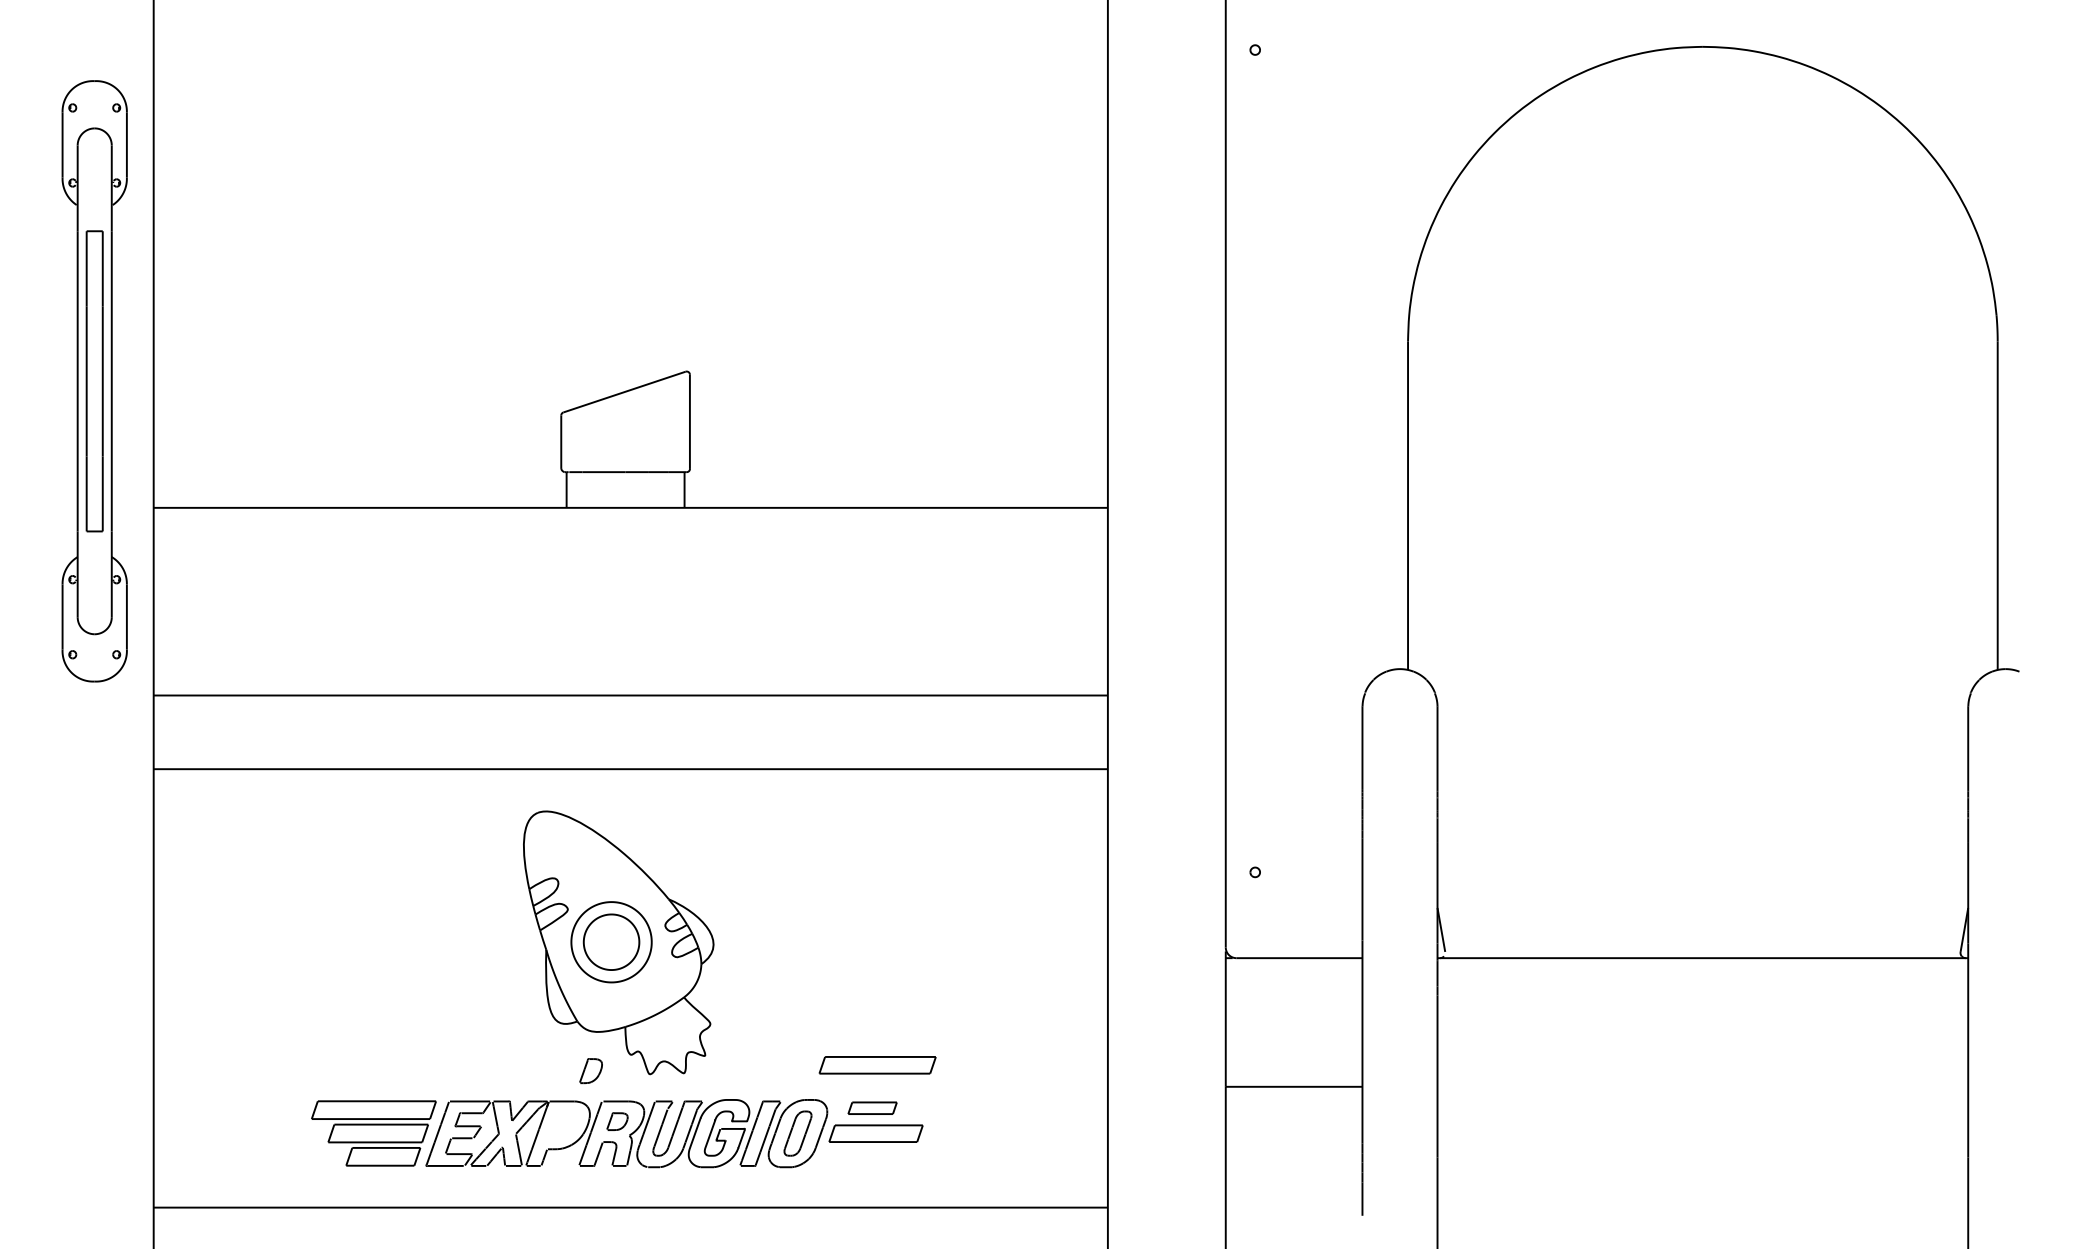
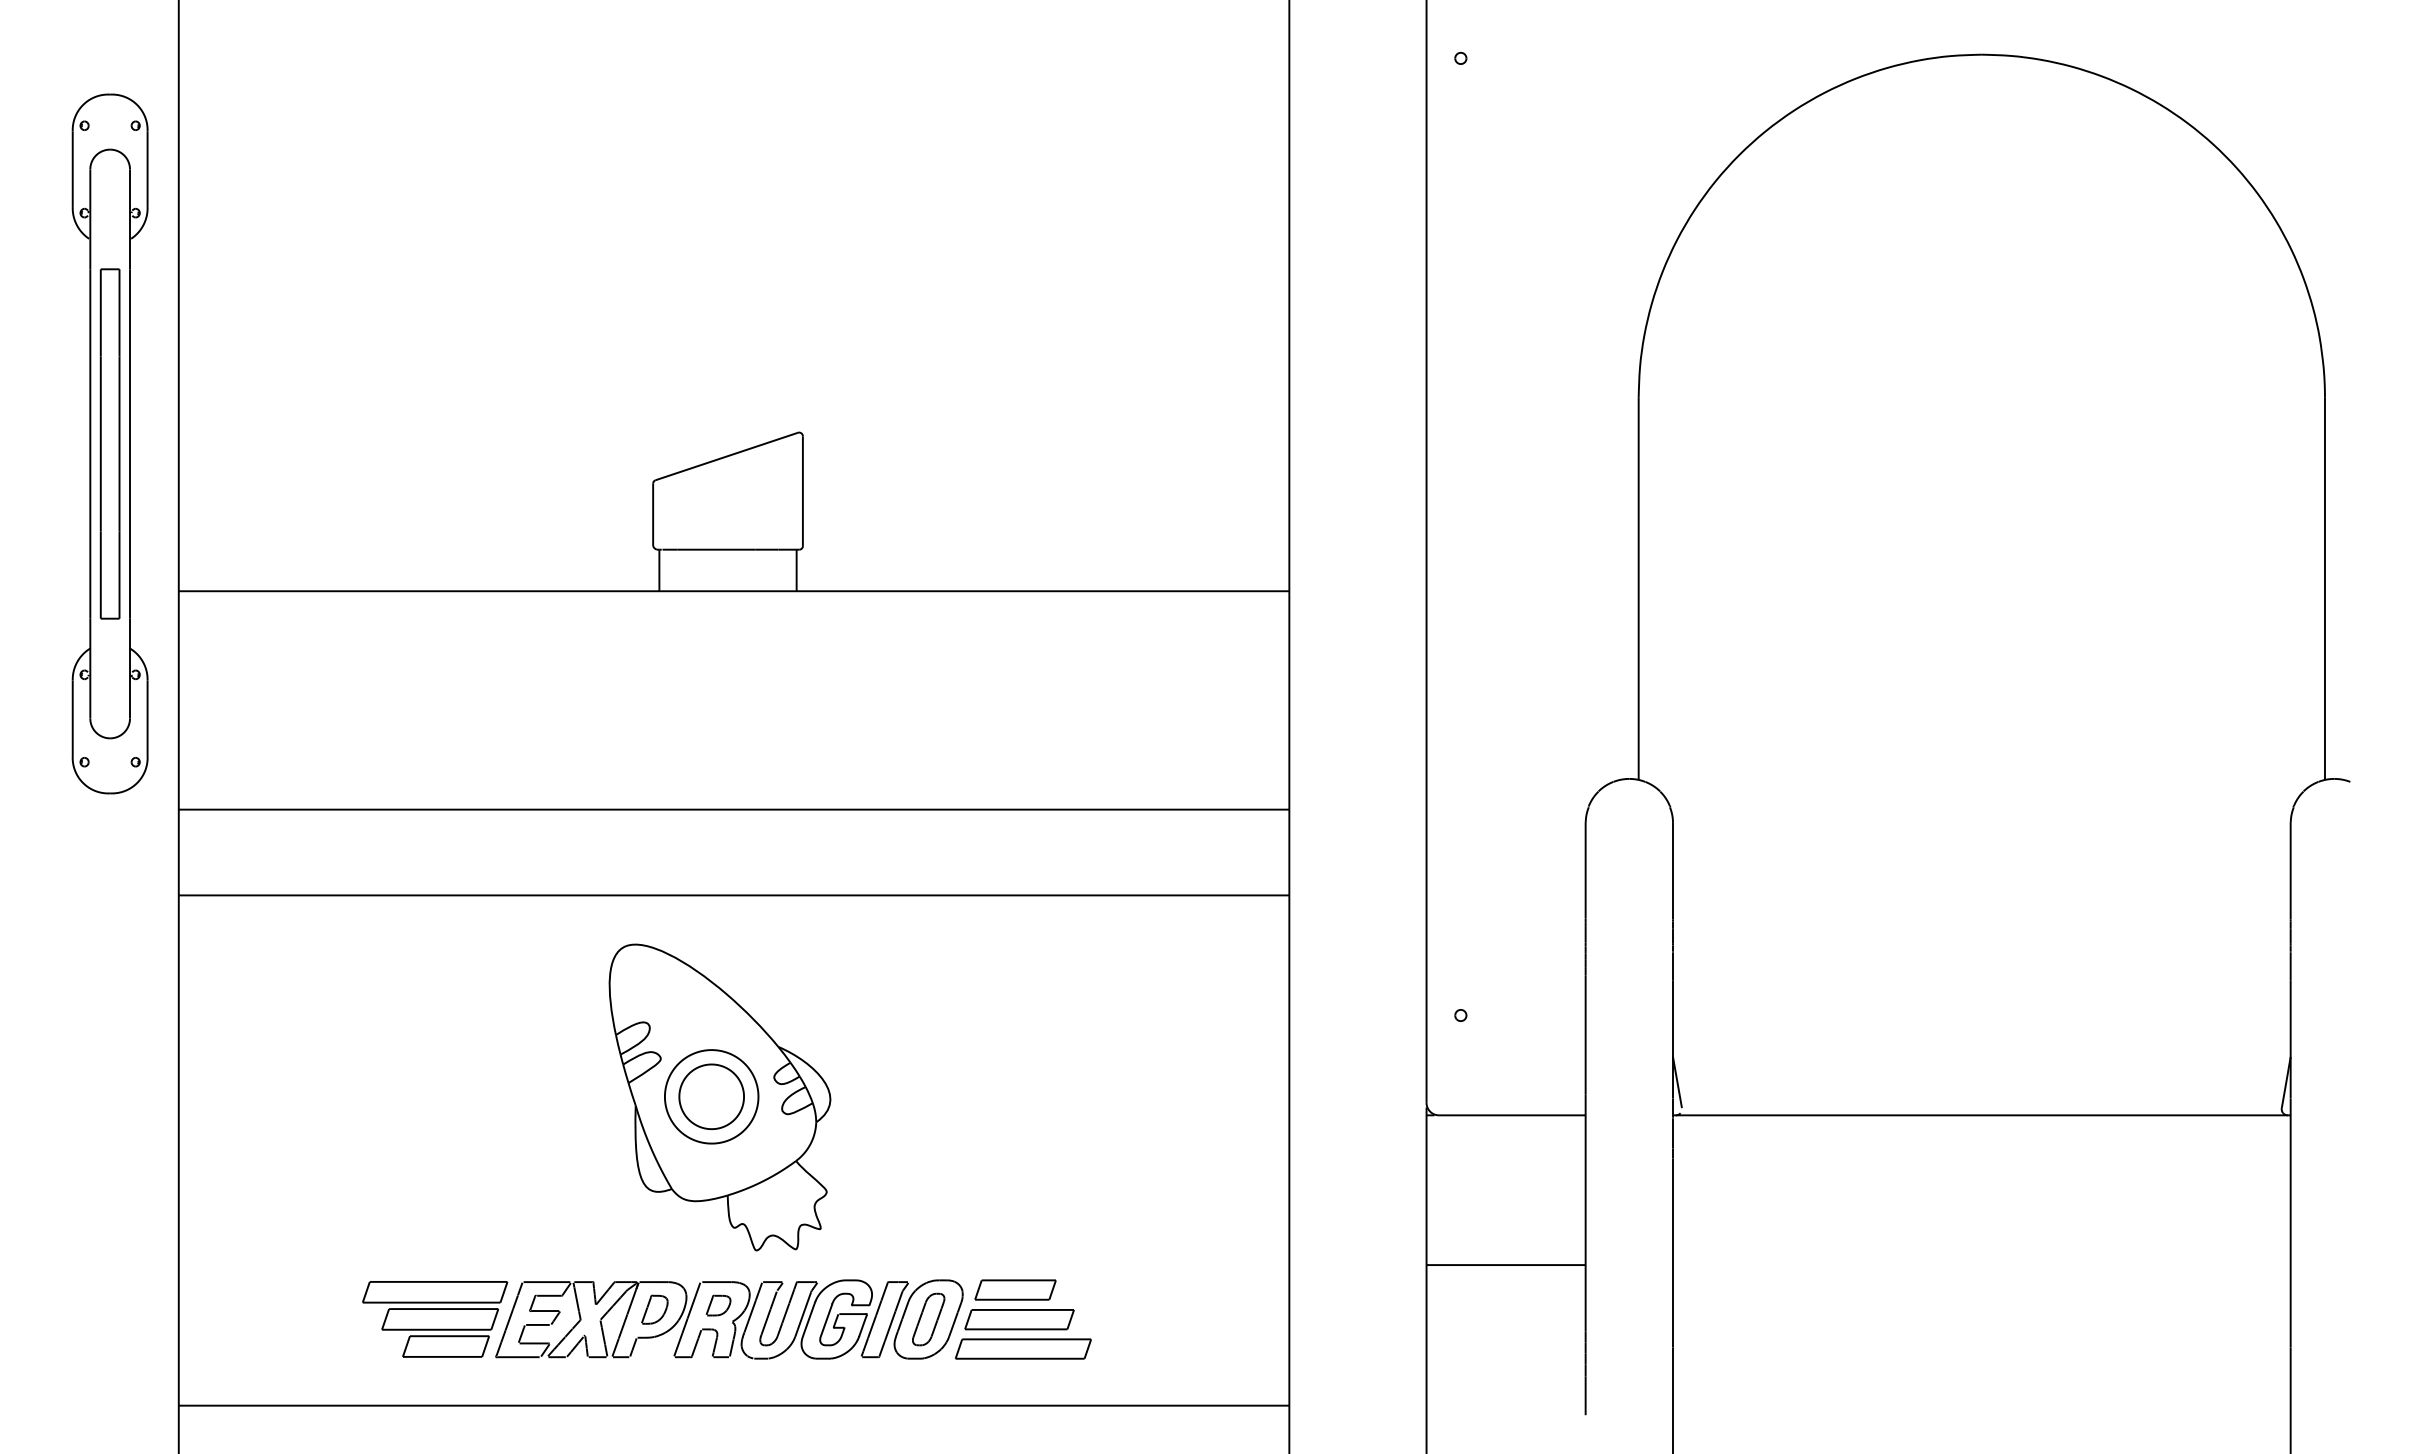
part: (877, 1064) -> (1023, 1348), moved
part: (590, 1070) -> (654, 1309), moved
part: (872, 1107) -> (1015, 1289), size x1.43

